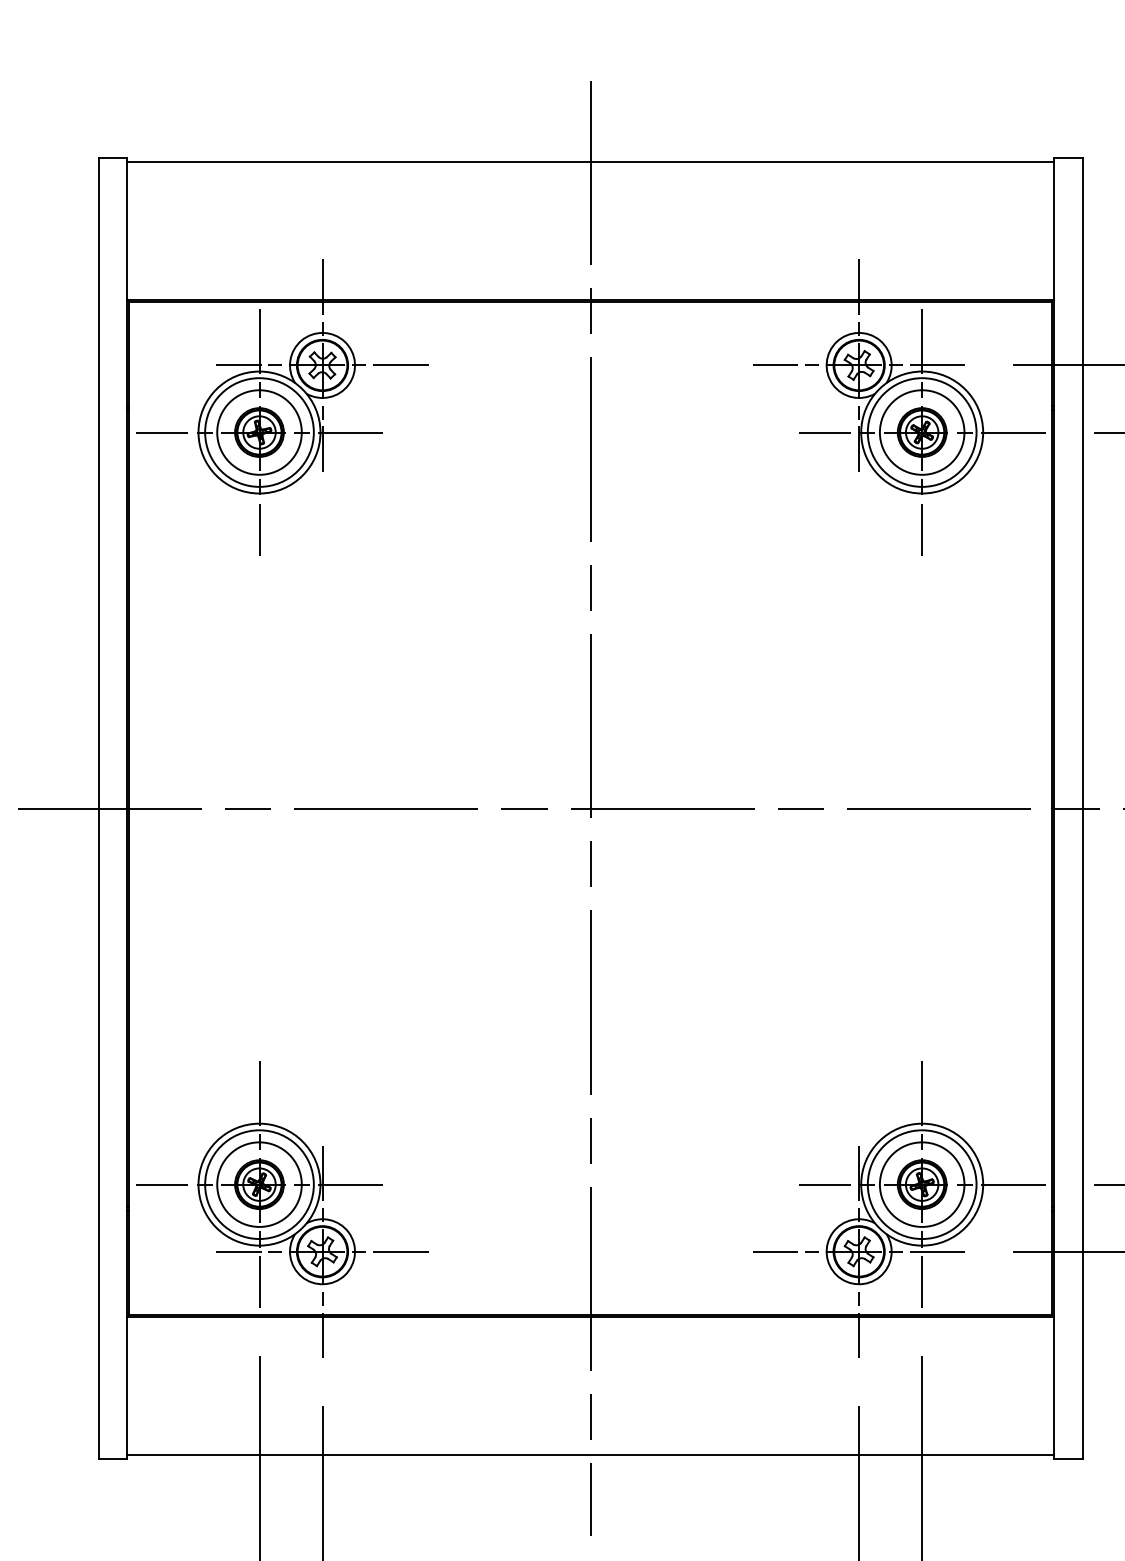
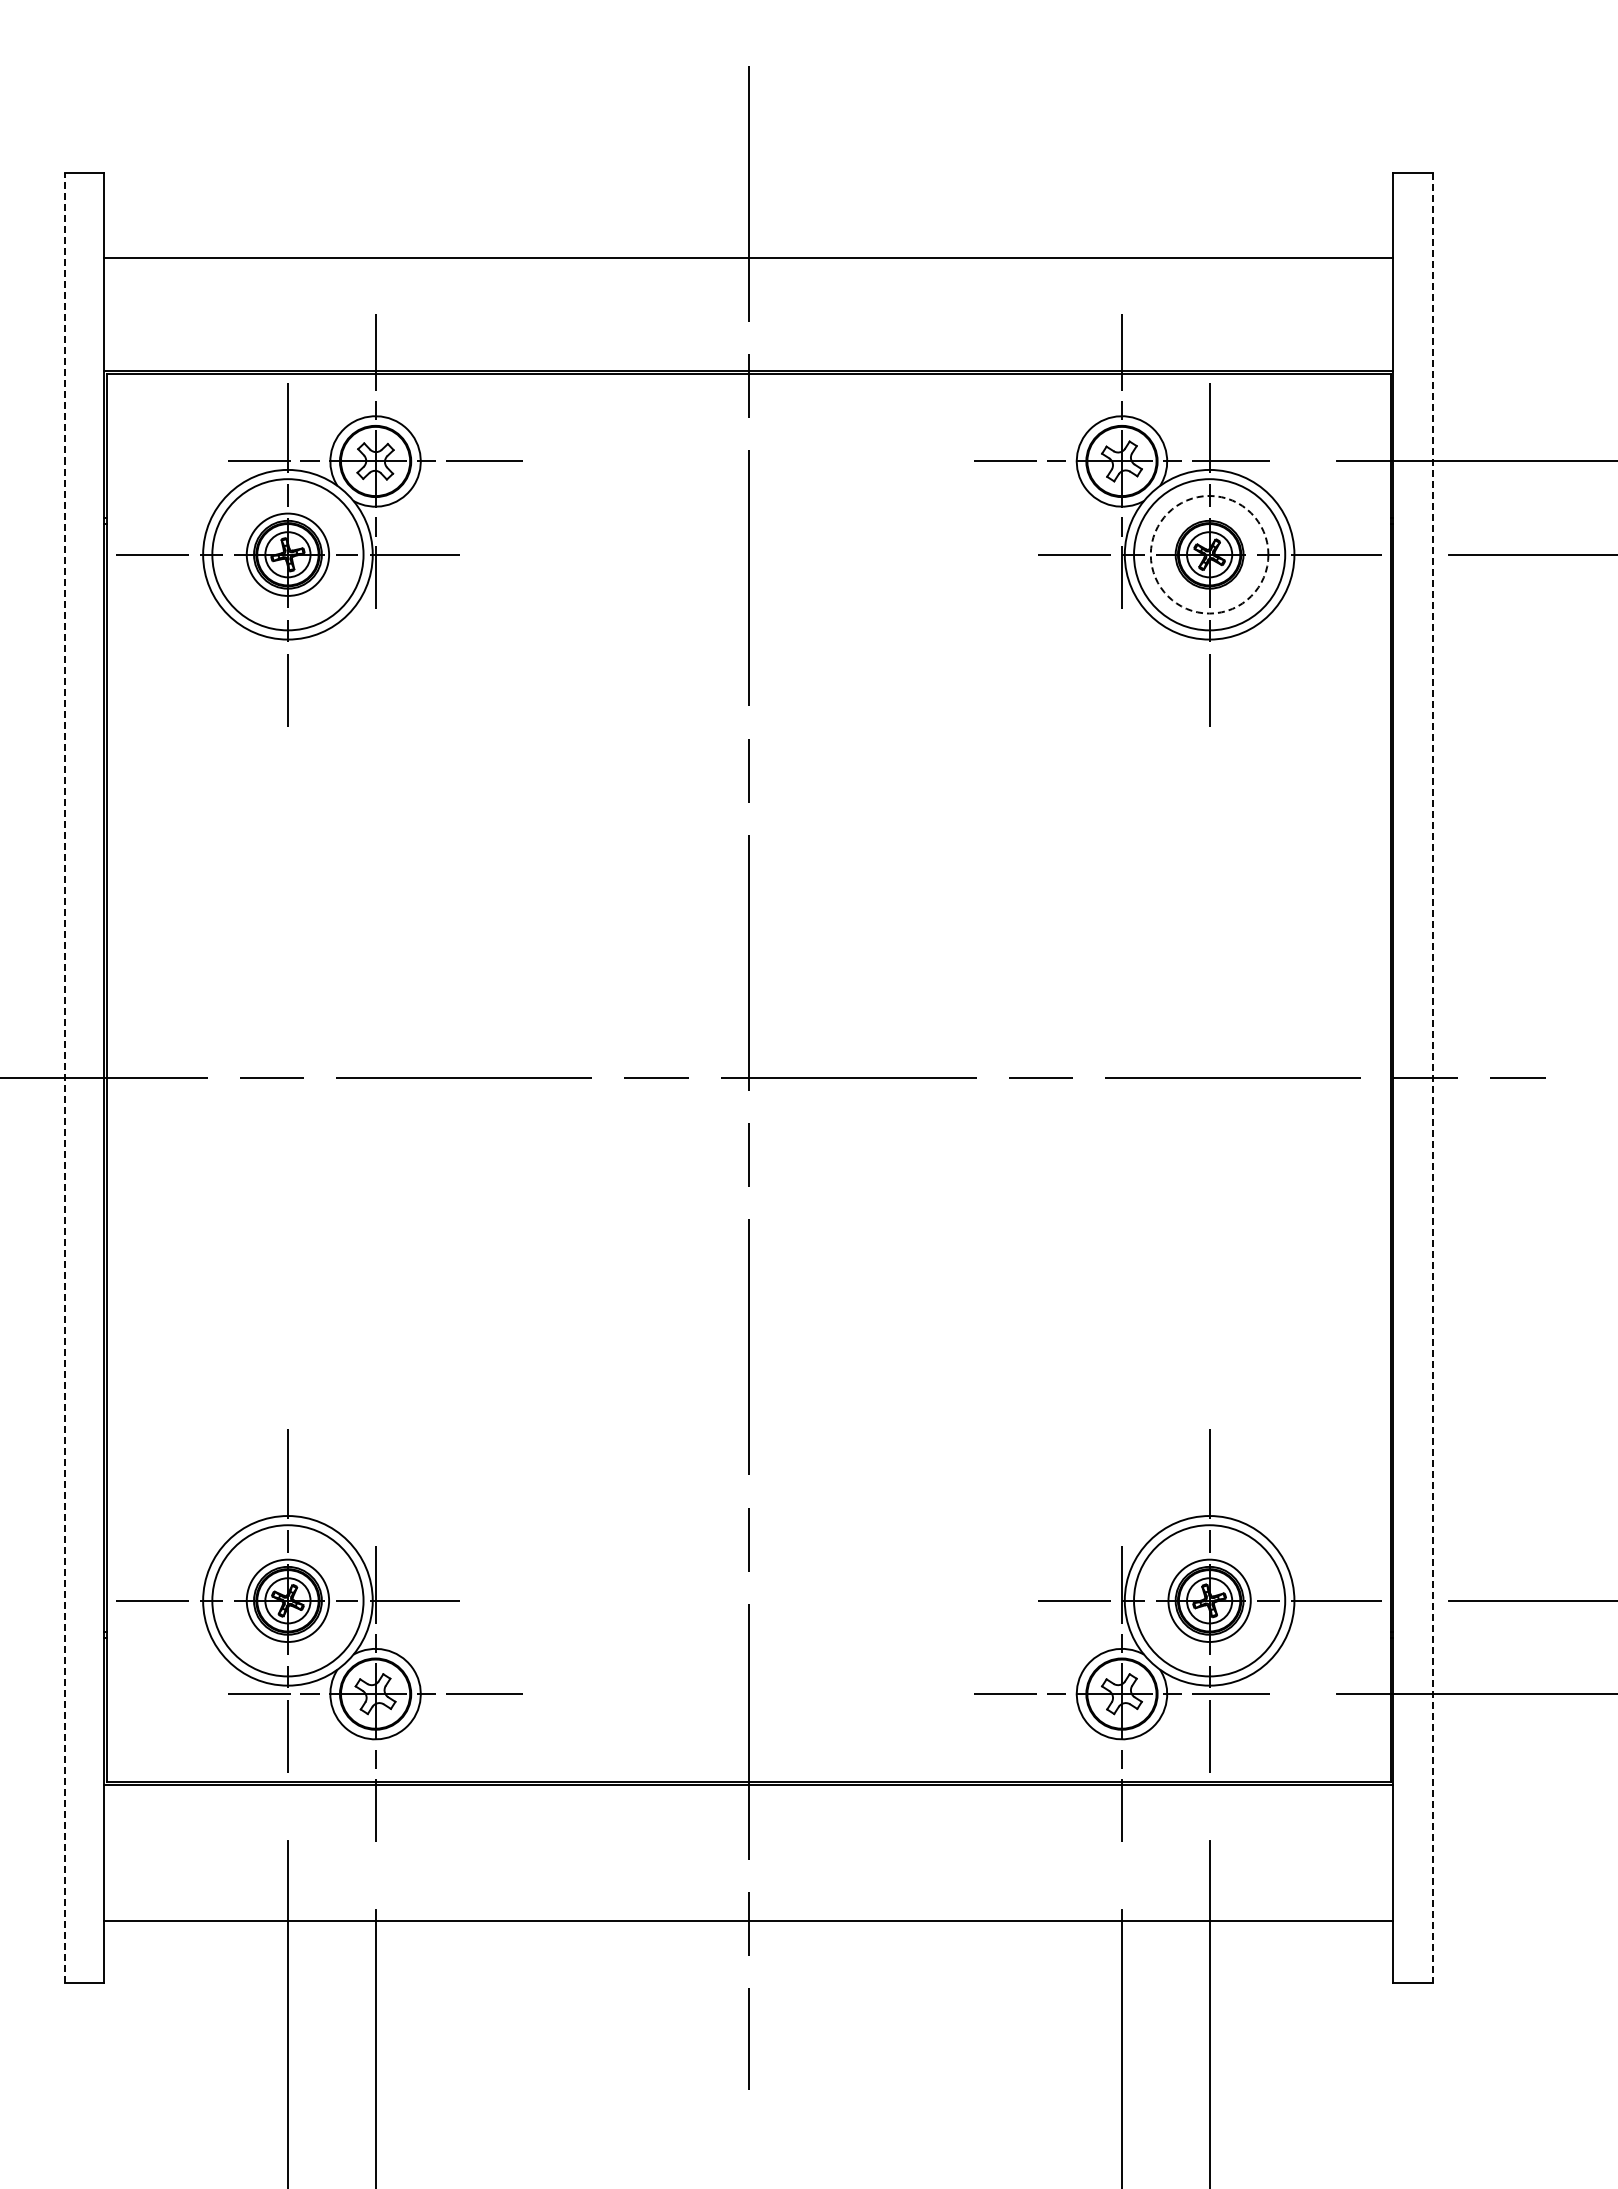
line: (590, 162) -> (748, 257), moved
circle: (259, 432) -> (287, 554), size x0.7
circle: (922, 432) -> (1209, 554), solid -> dashed
line: (98, 808) -> (64, 1077), solid -> dashed
line: (1082, 808) -> (1432, 1077), solid -> dashed
circle: (259, 1184) -> (287, 1600), size x0.7
circle: (922, 1184) -> (1209, 1600), size x0.7
line: (590, 1454) -> (748, 1920), moved

